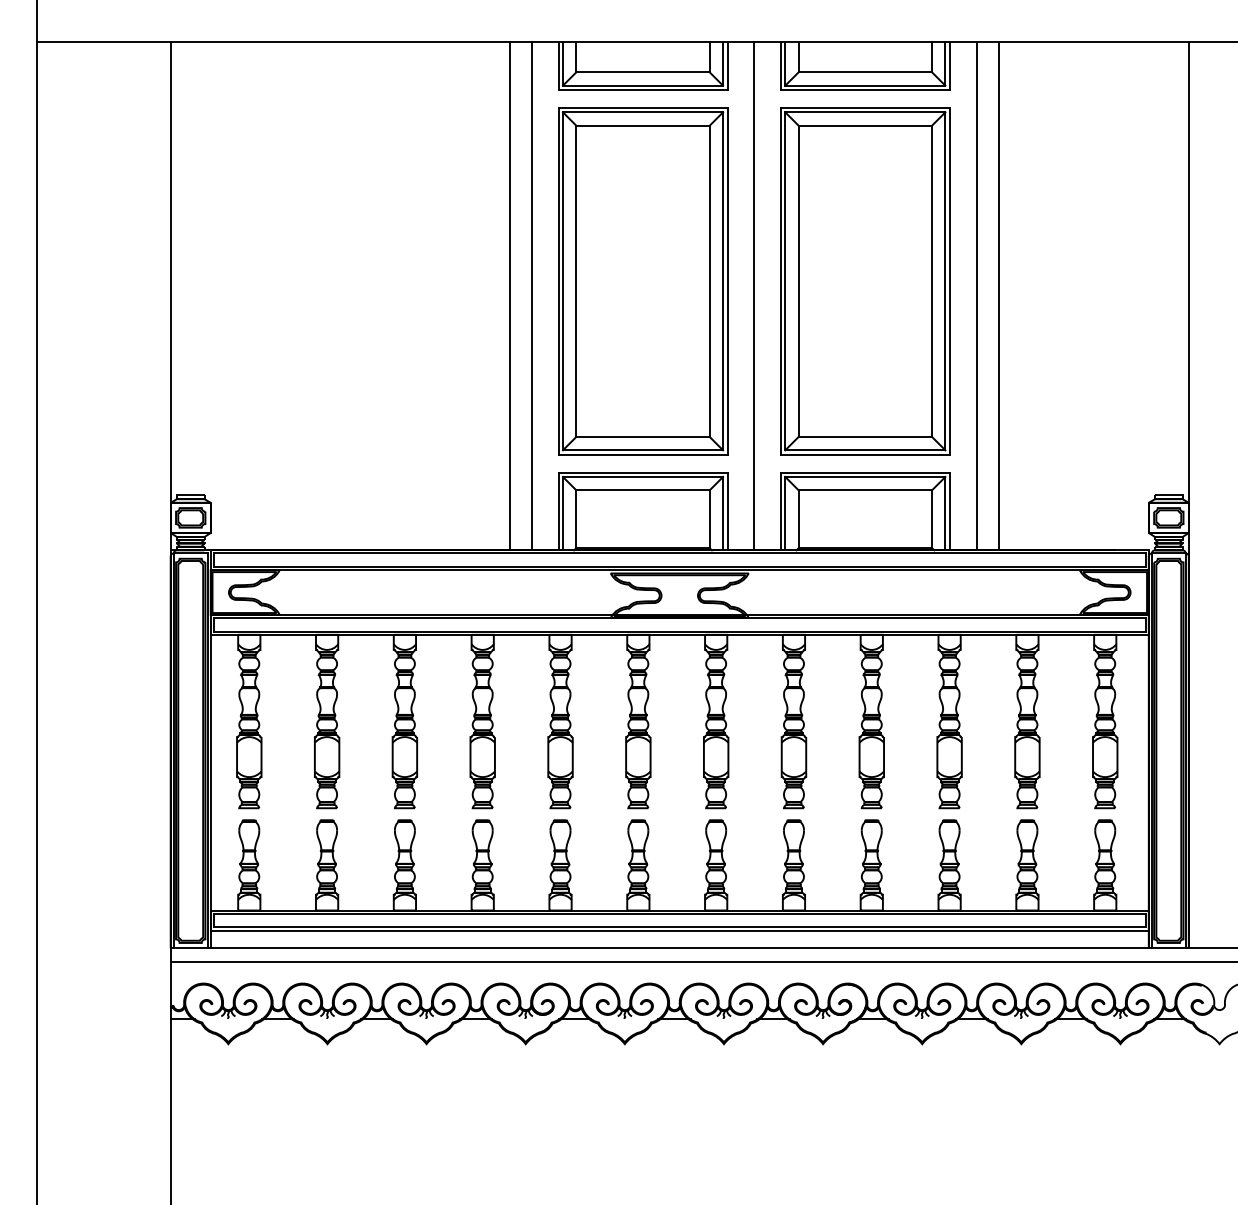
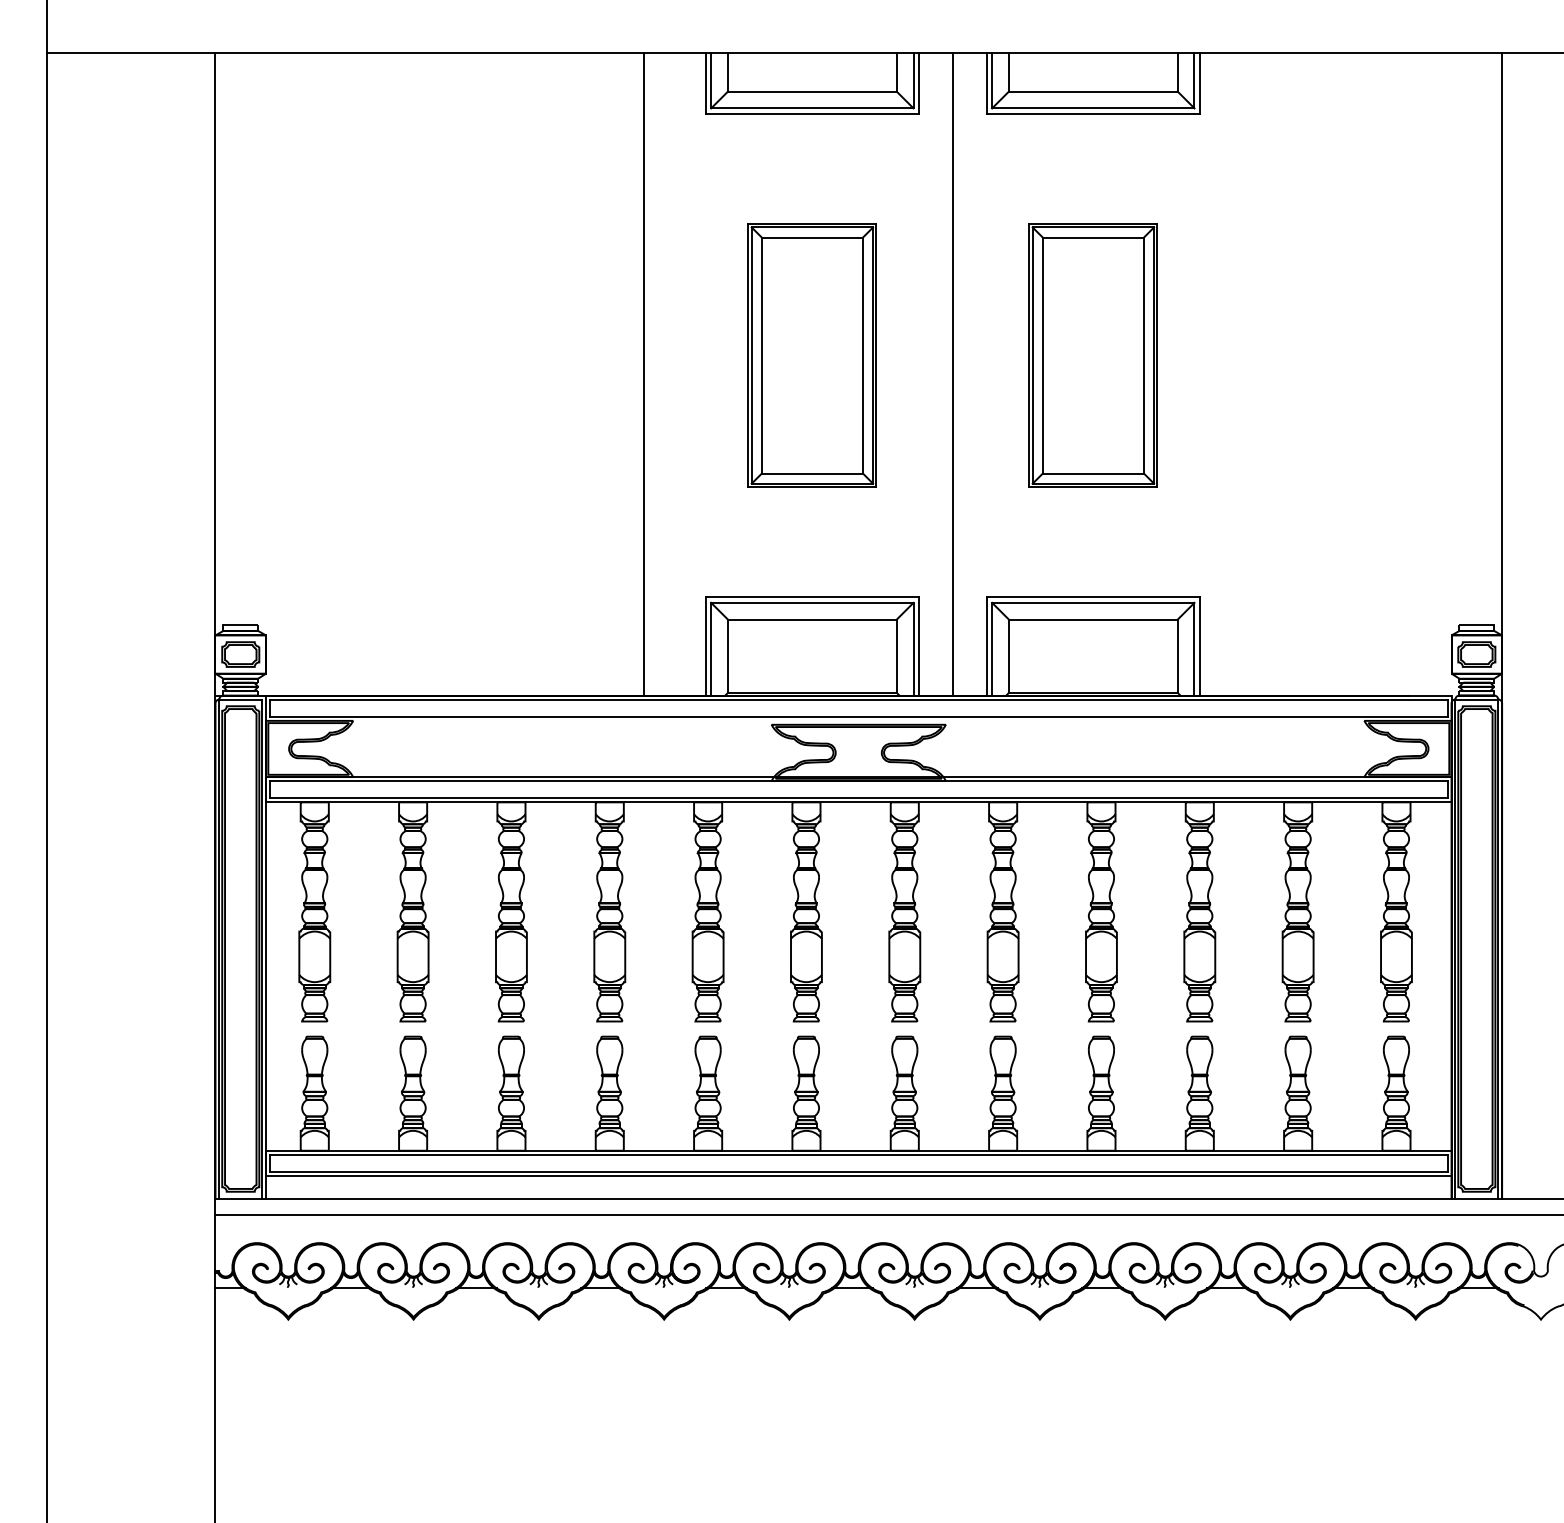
part: (643, 281) -> (812, 355), size x0.6
part: (865, 281) -> (1093, 355), size x0.6
line: (531, 296) -> (671, 374), removed
line: (976, 296) -> (1233, 374), removed
line: (998, 296) -> (1261, 374), removed
line: (679, 570) -> (858, 720), removed

